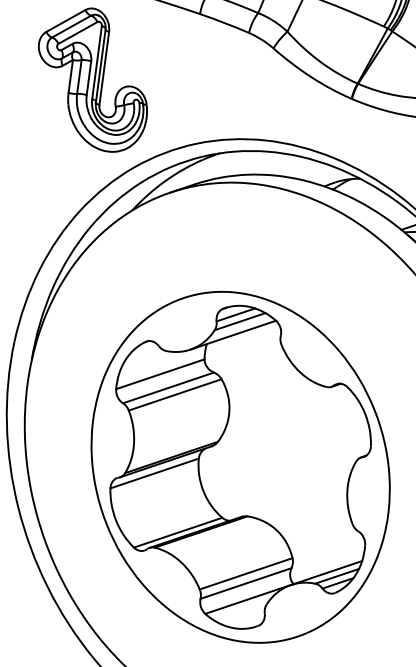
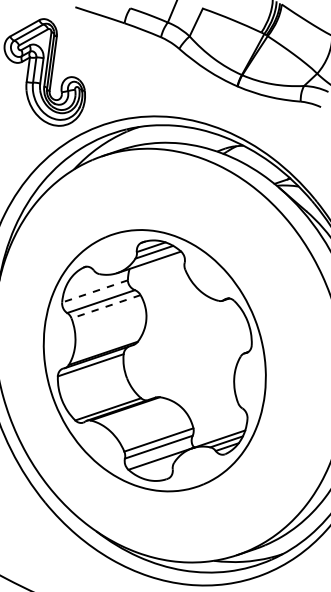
line: (161, 374) -> (95, 291), solid -> dashed
line: (174, 394) -> (105, 306), solid -> dashed

